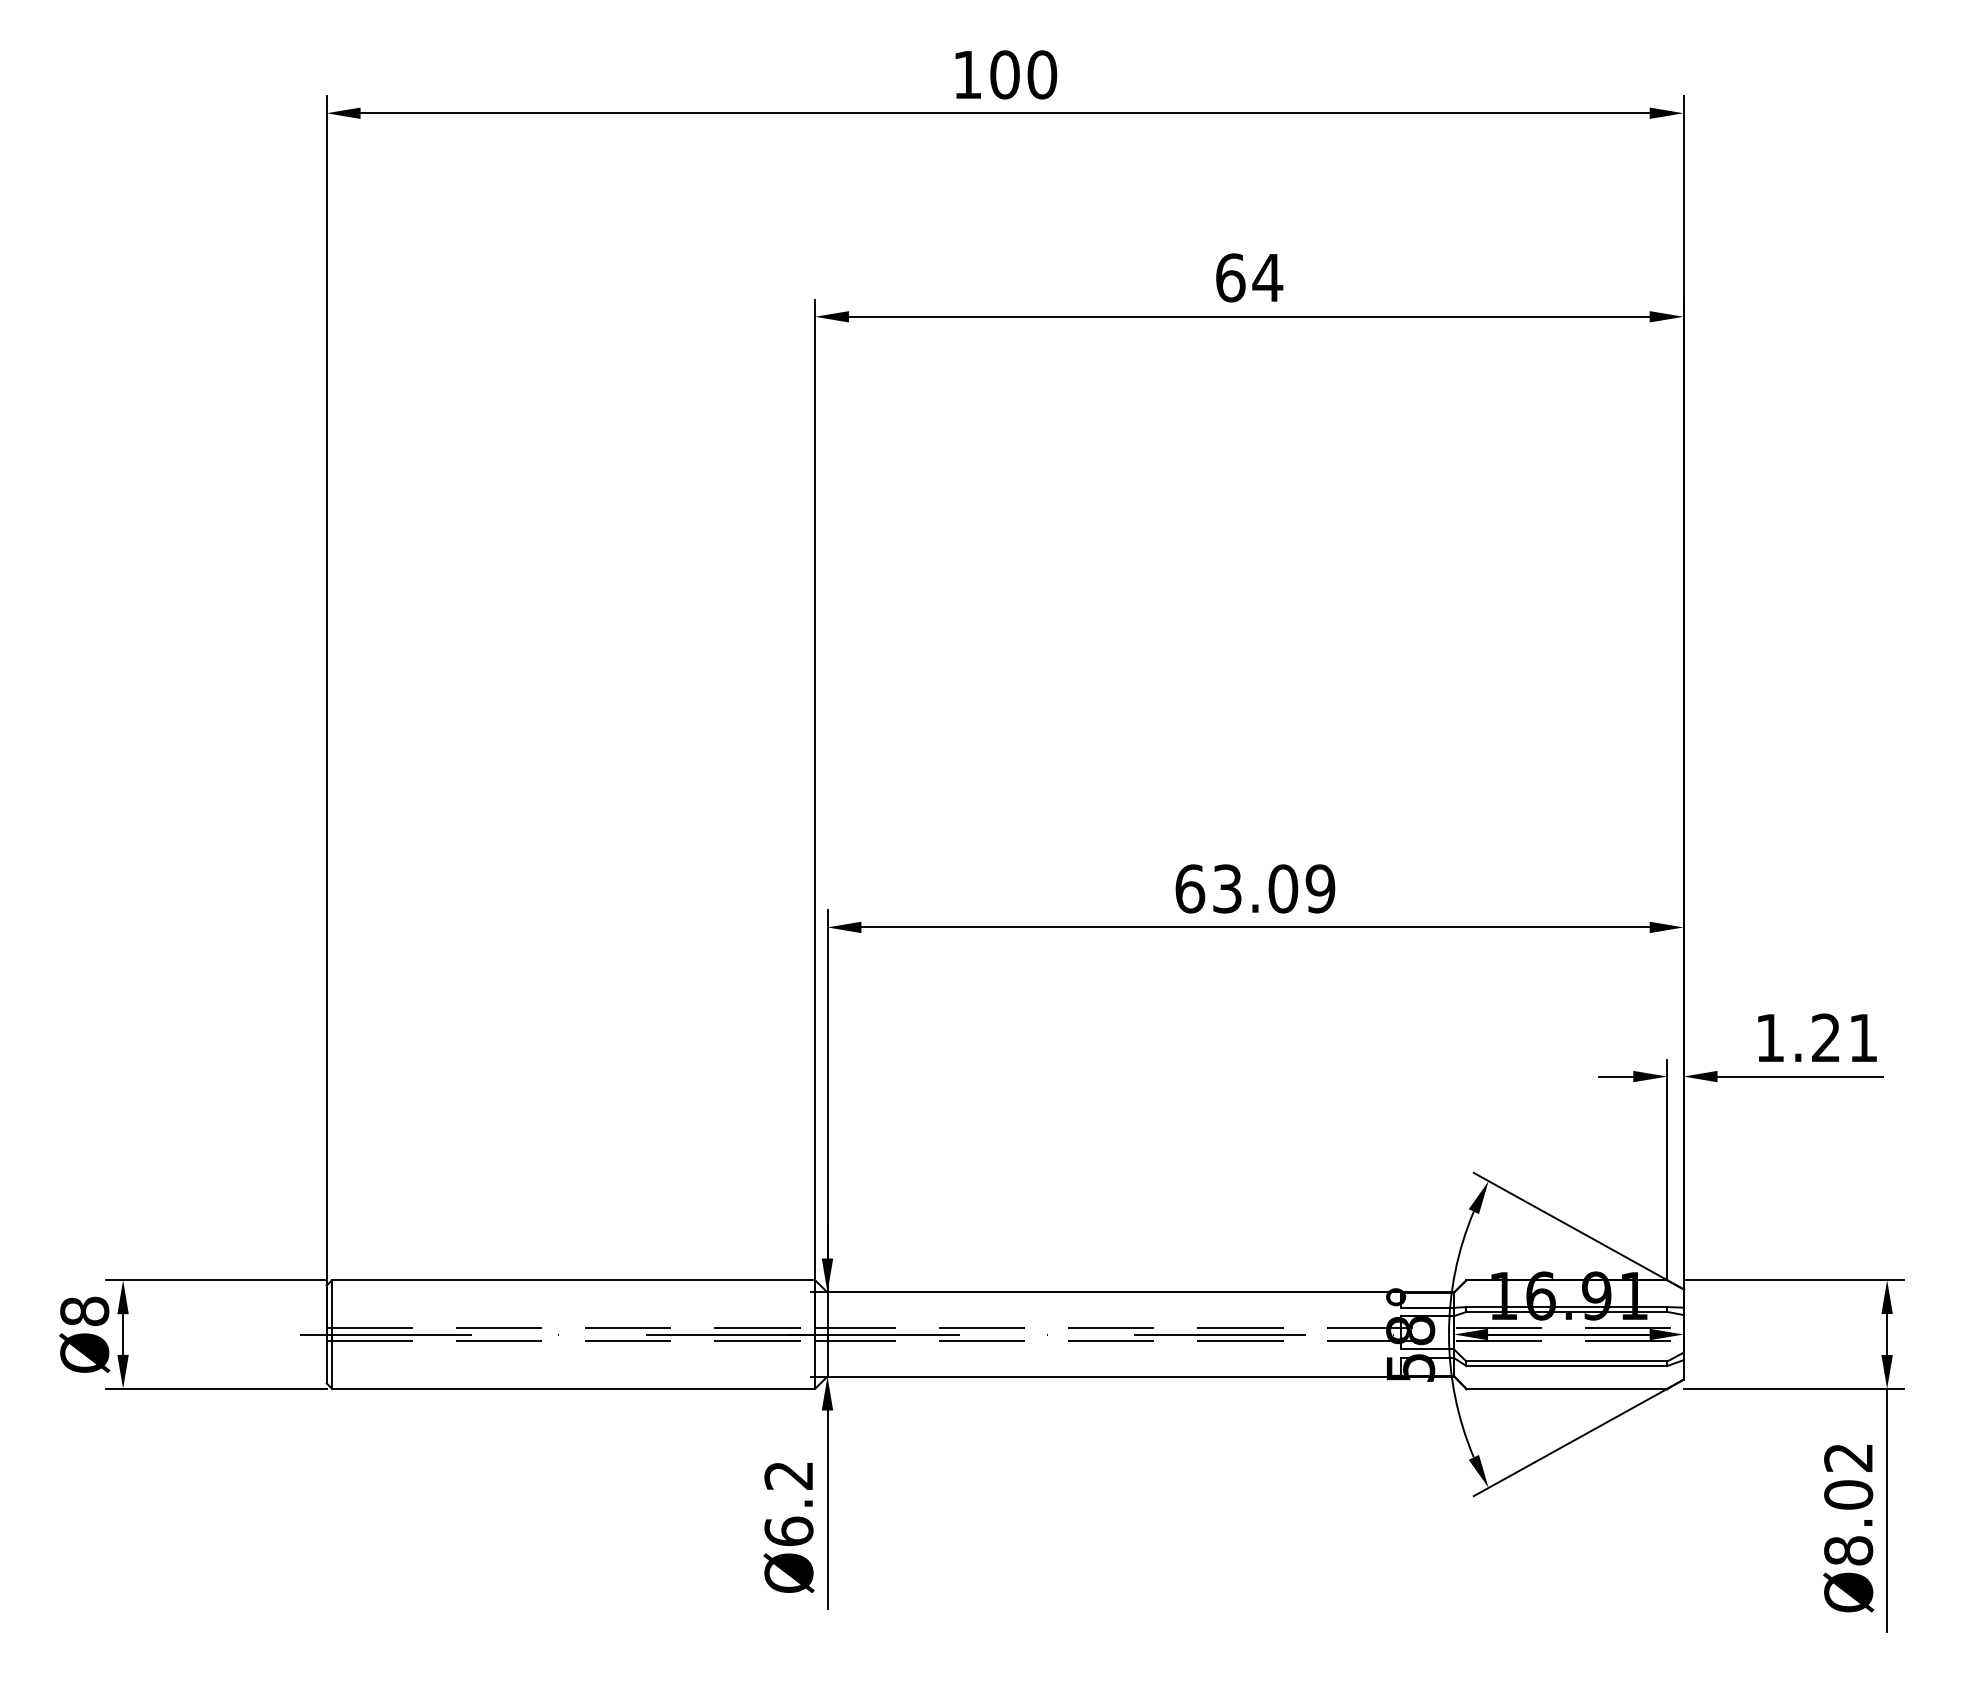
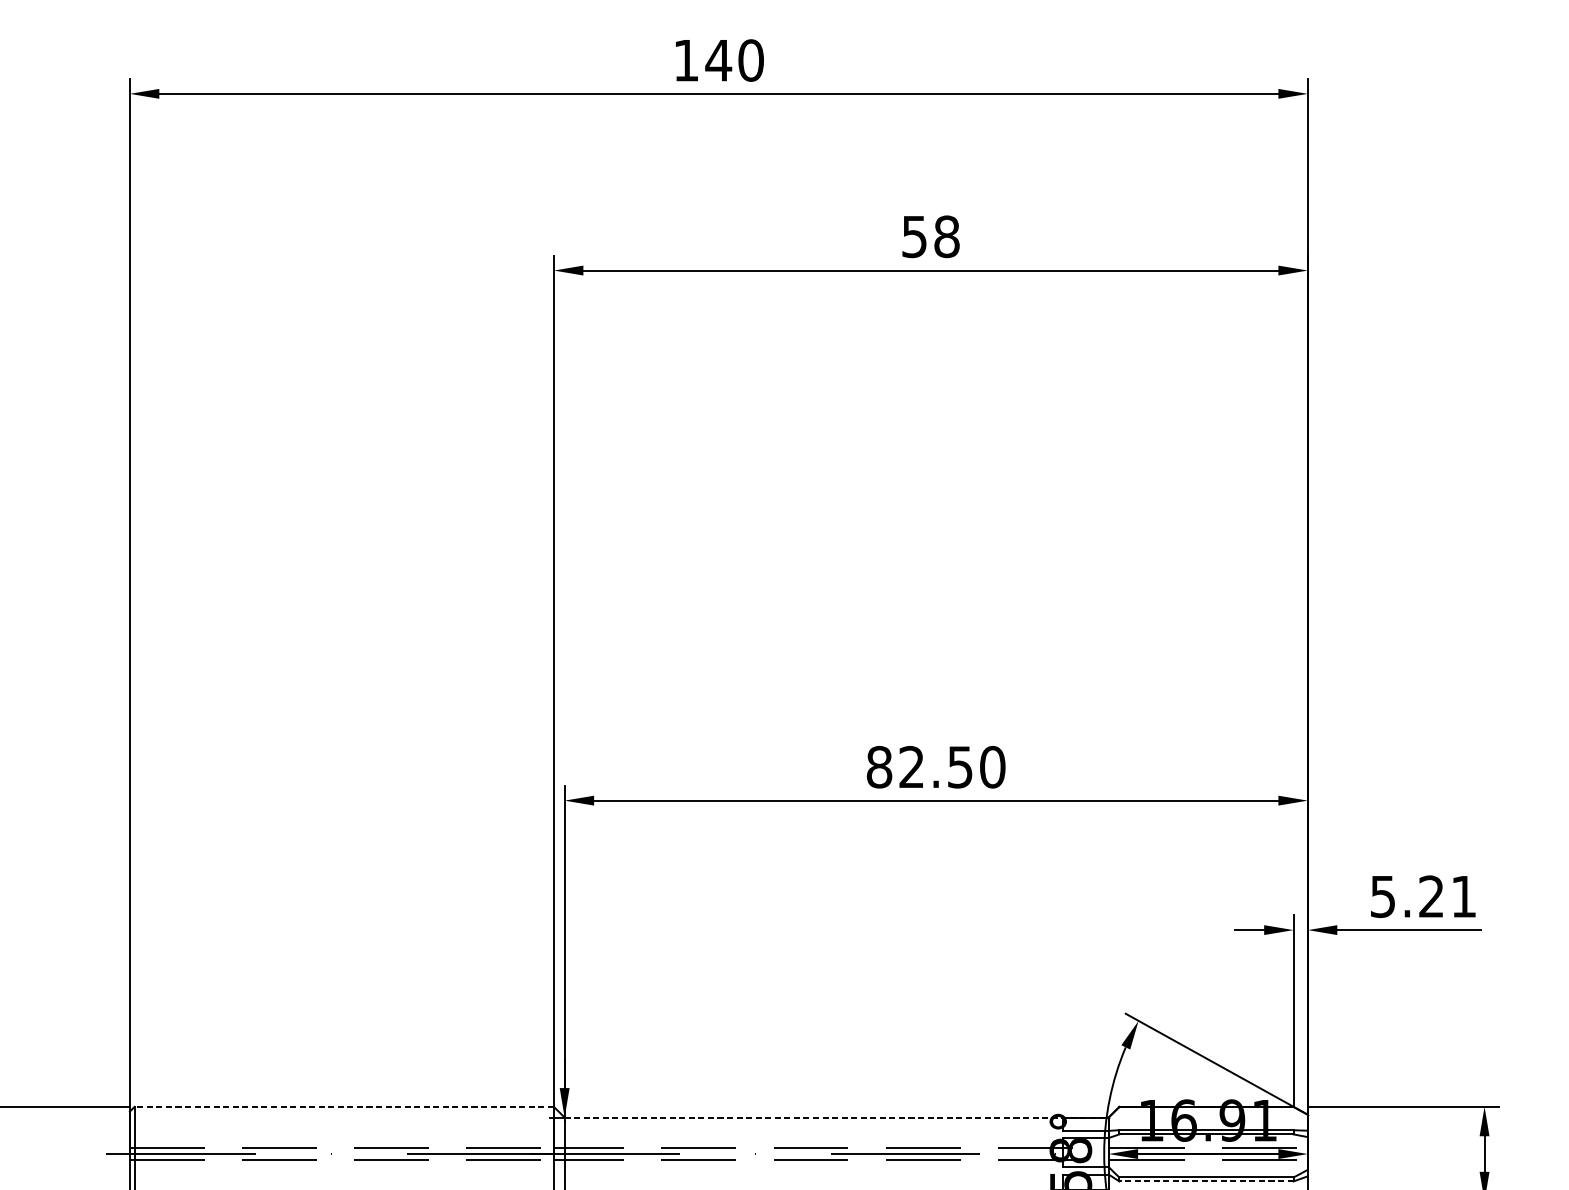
text: (1004, 74) -> (718, 60), 100 -> 140
text: (1249, 277) -> (931, 236), 64 -> 58
text: (1255, 888) -> (936, 766), 63.09 -> 82.50
text: (1769, 1038) -> (1382, 897), 1.21 -> 5.21
line: (573, 1280) -> (344, 1107), solid -> dashed
line: (1141, 1292) -> (837, 1117), solid -> dashed
line: (1566, 1366) -> (1206, 1181), solid -> dashed

